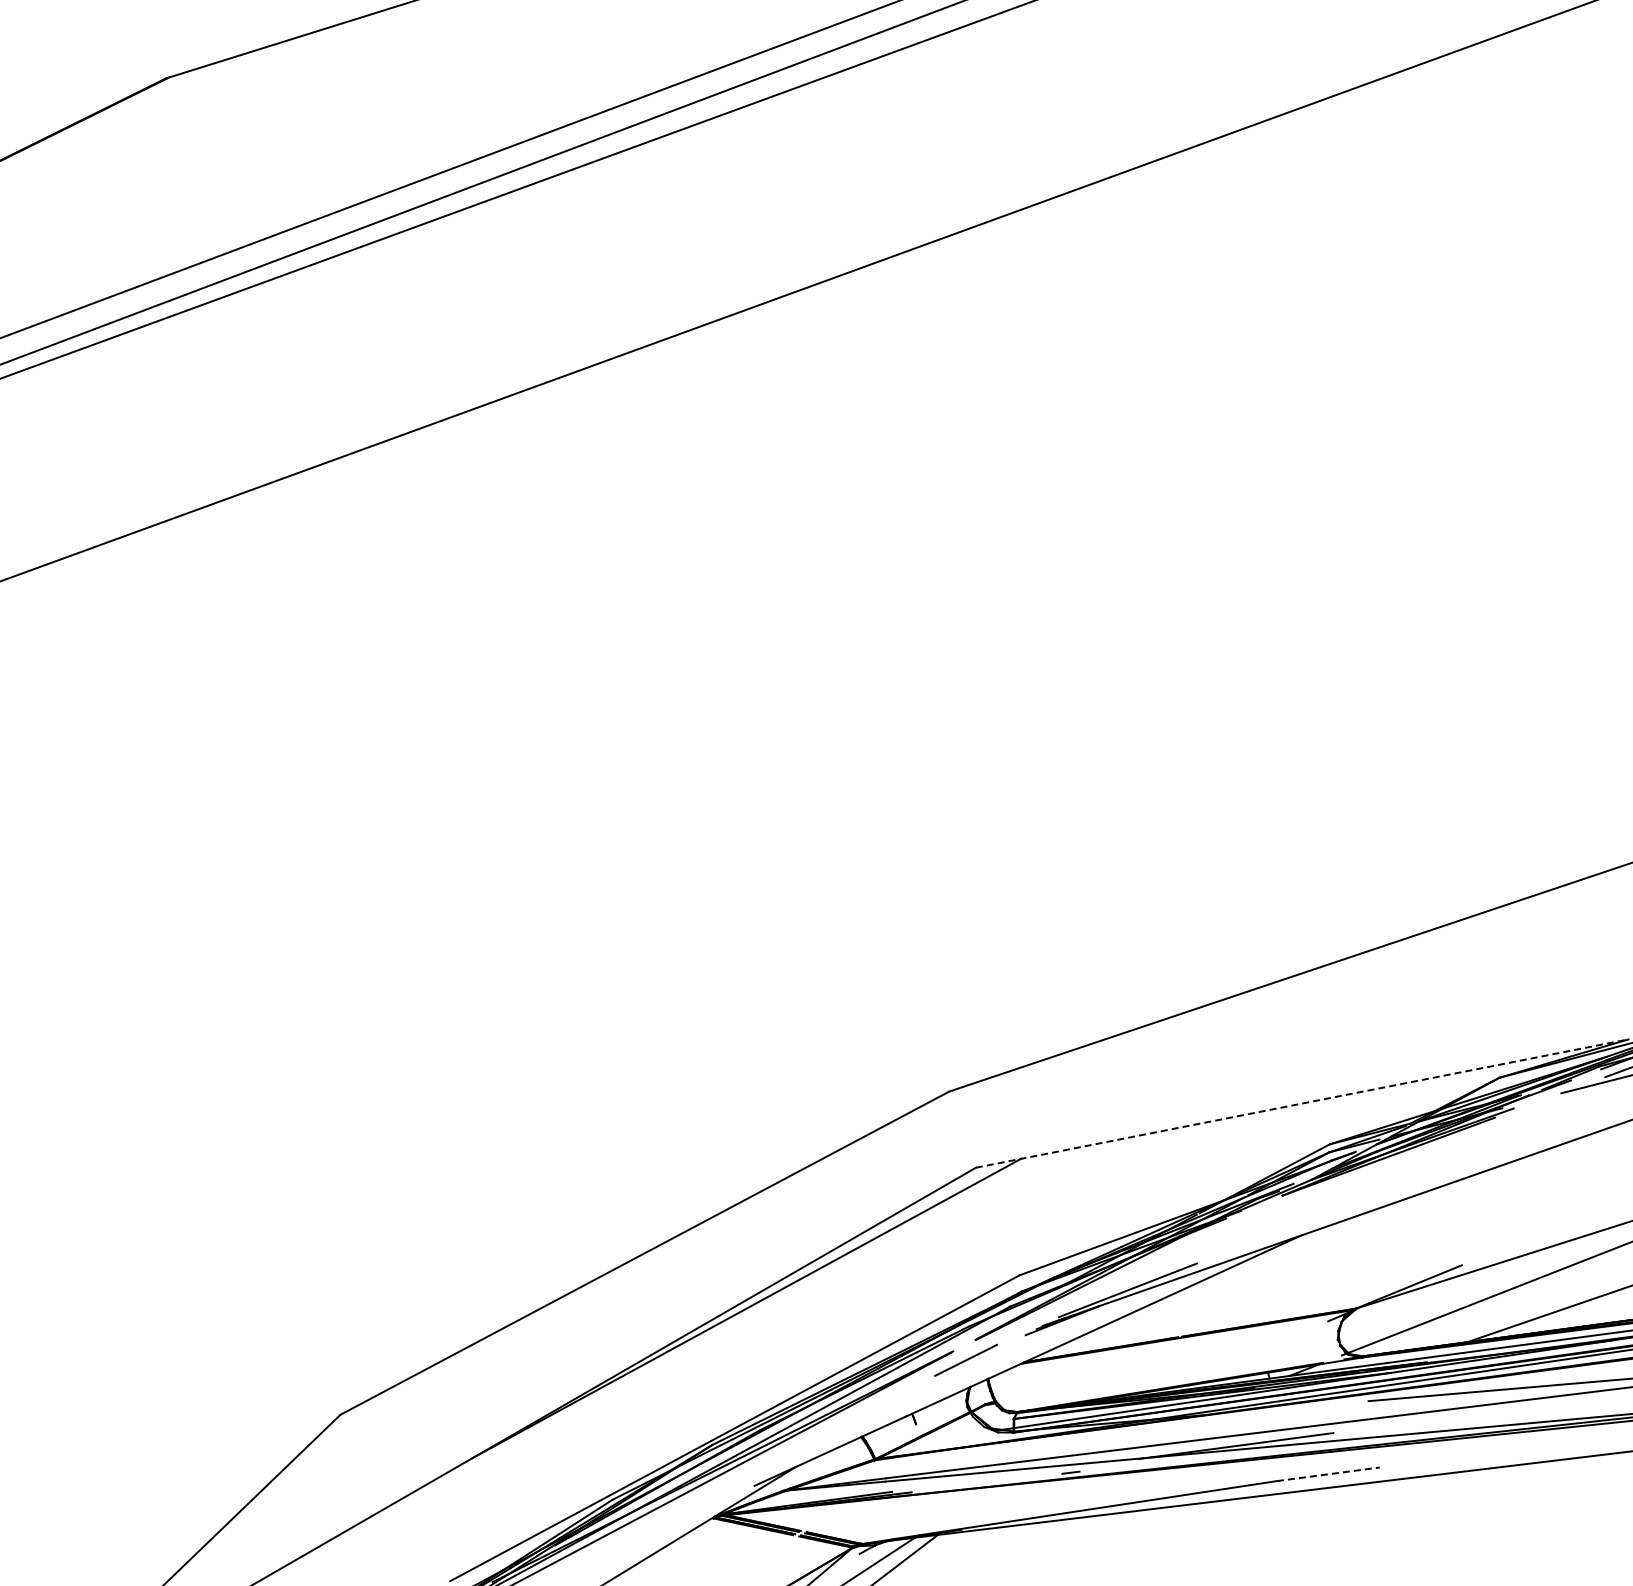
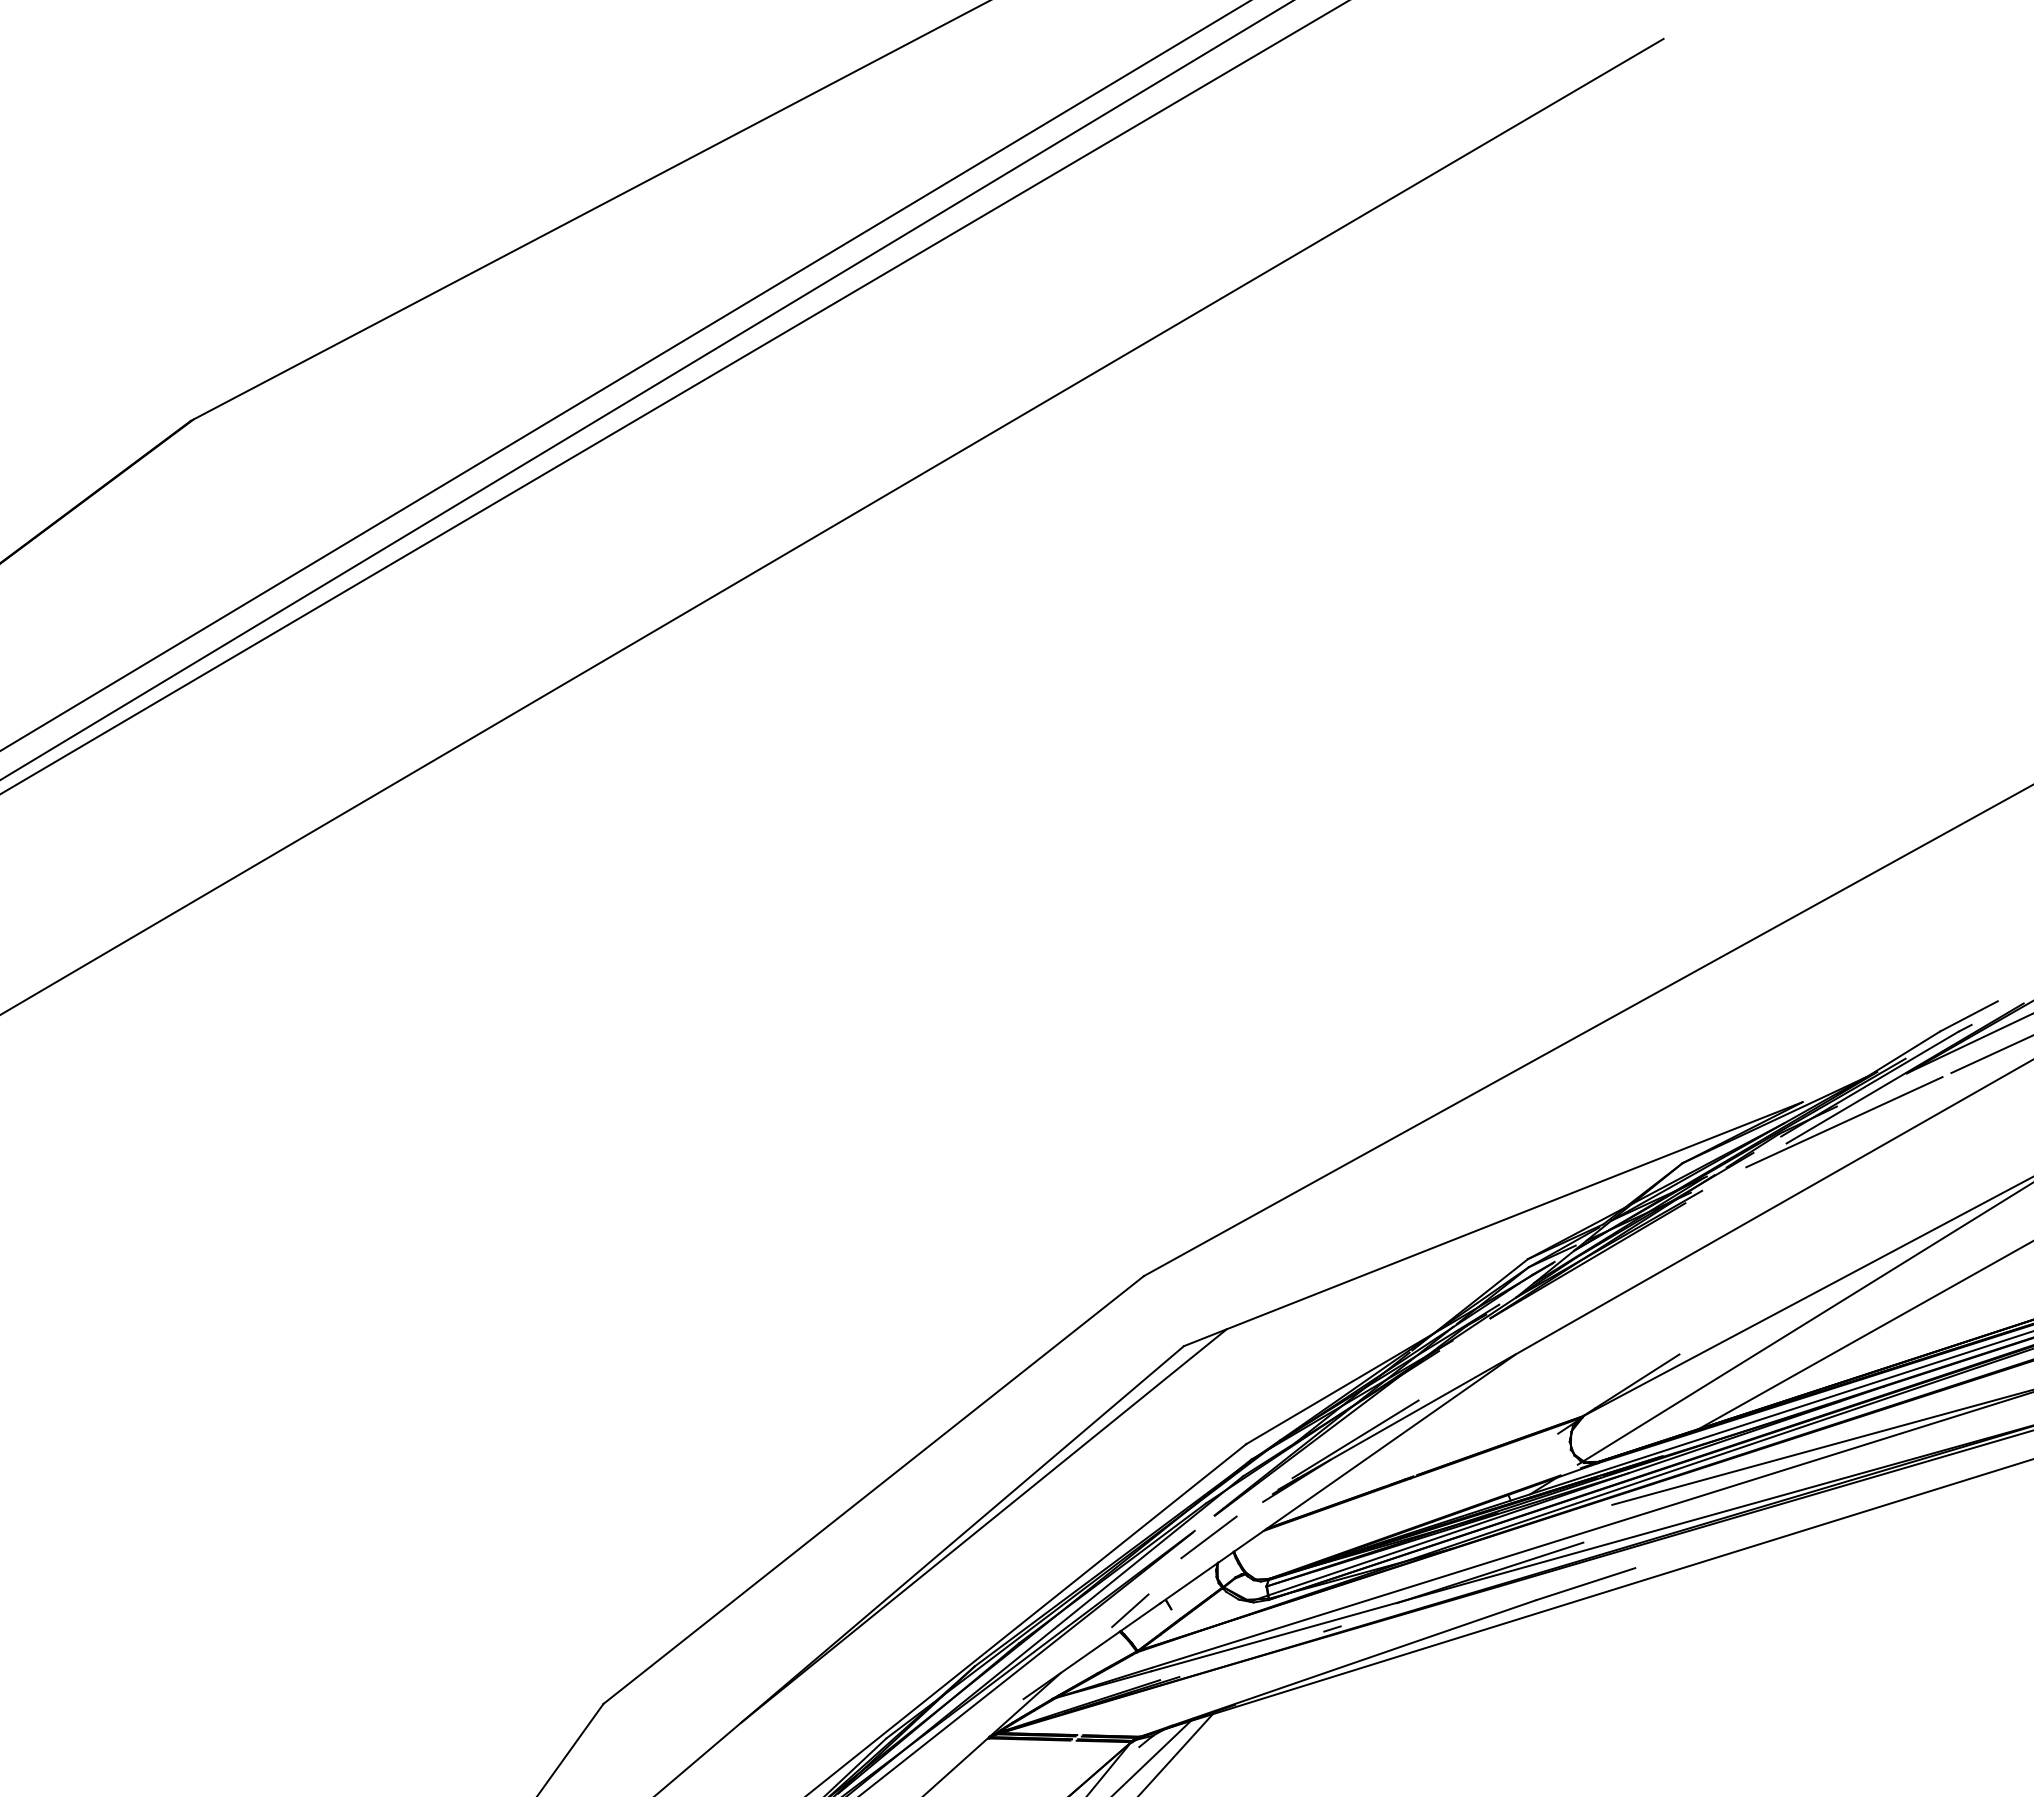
line: (1302, 1103) -> (1493, 1224), dashed -> solid
line: (875, 1418) -> (1130, 1610), added
line: (1327, 1474) -> (1585, 1584), dashed -> solid

